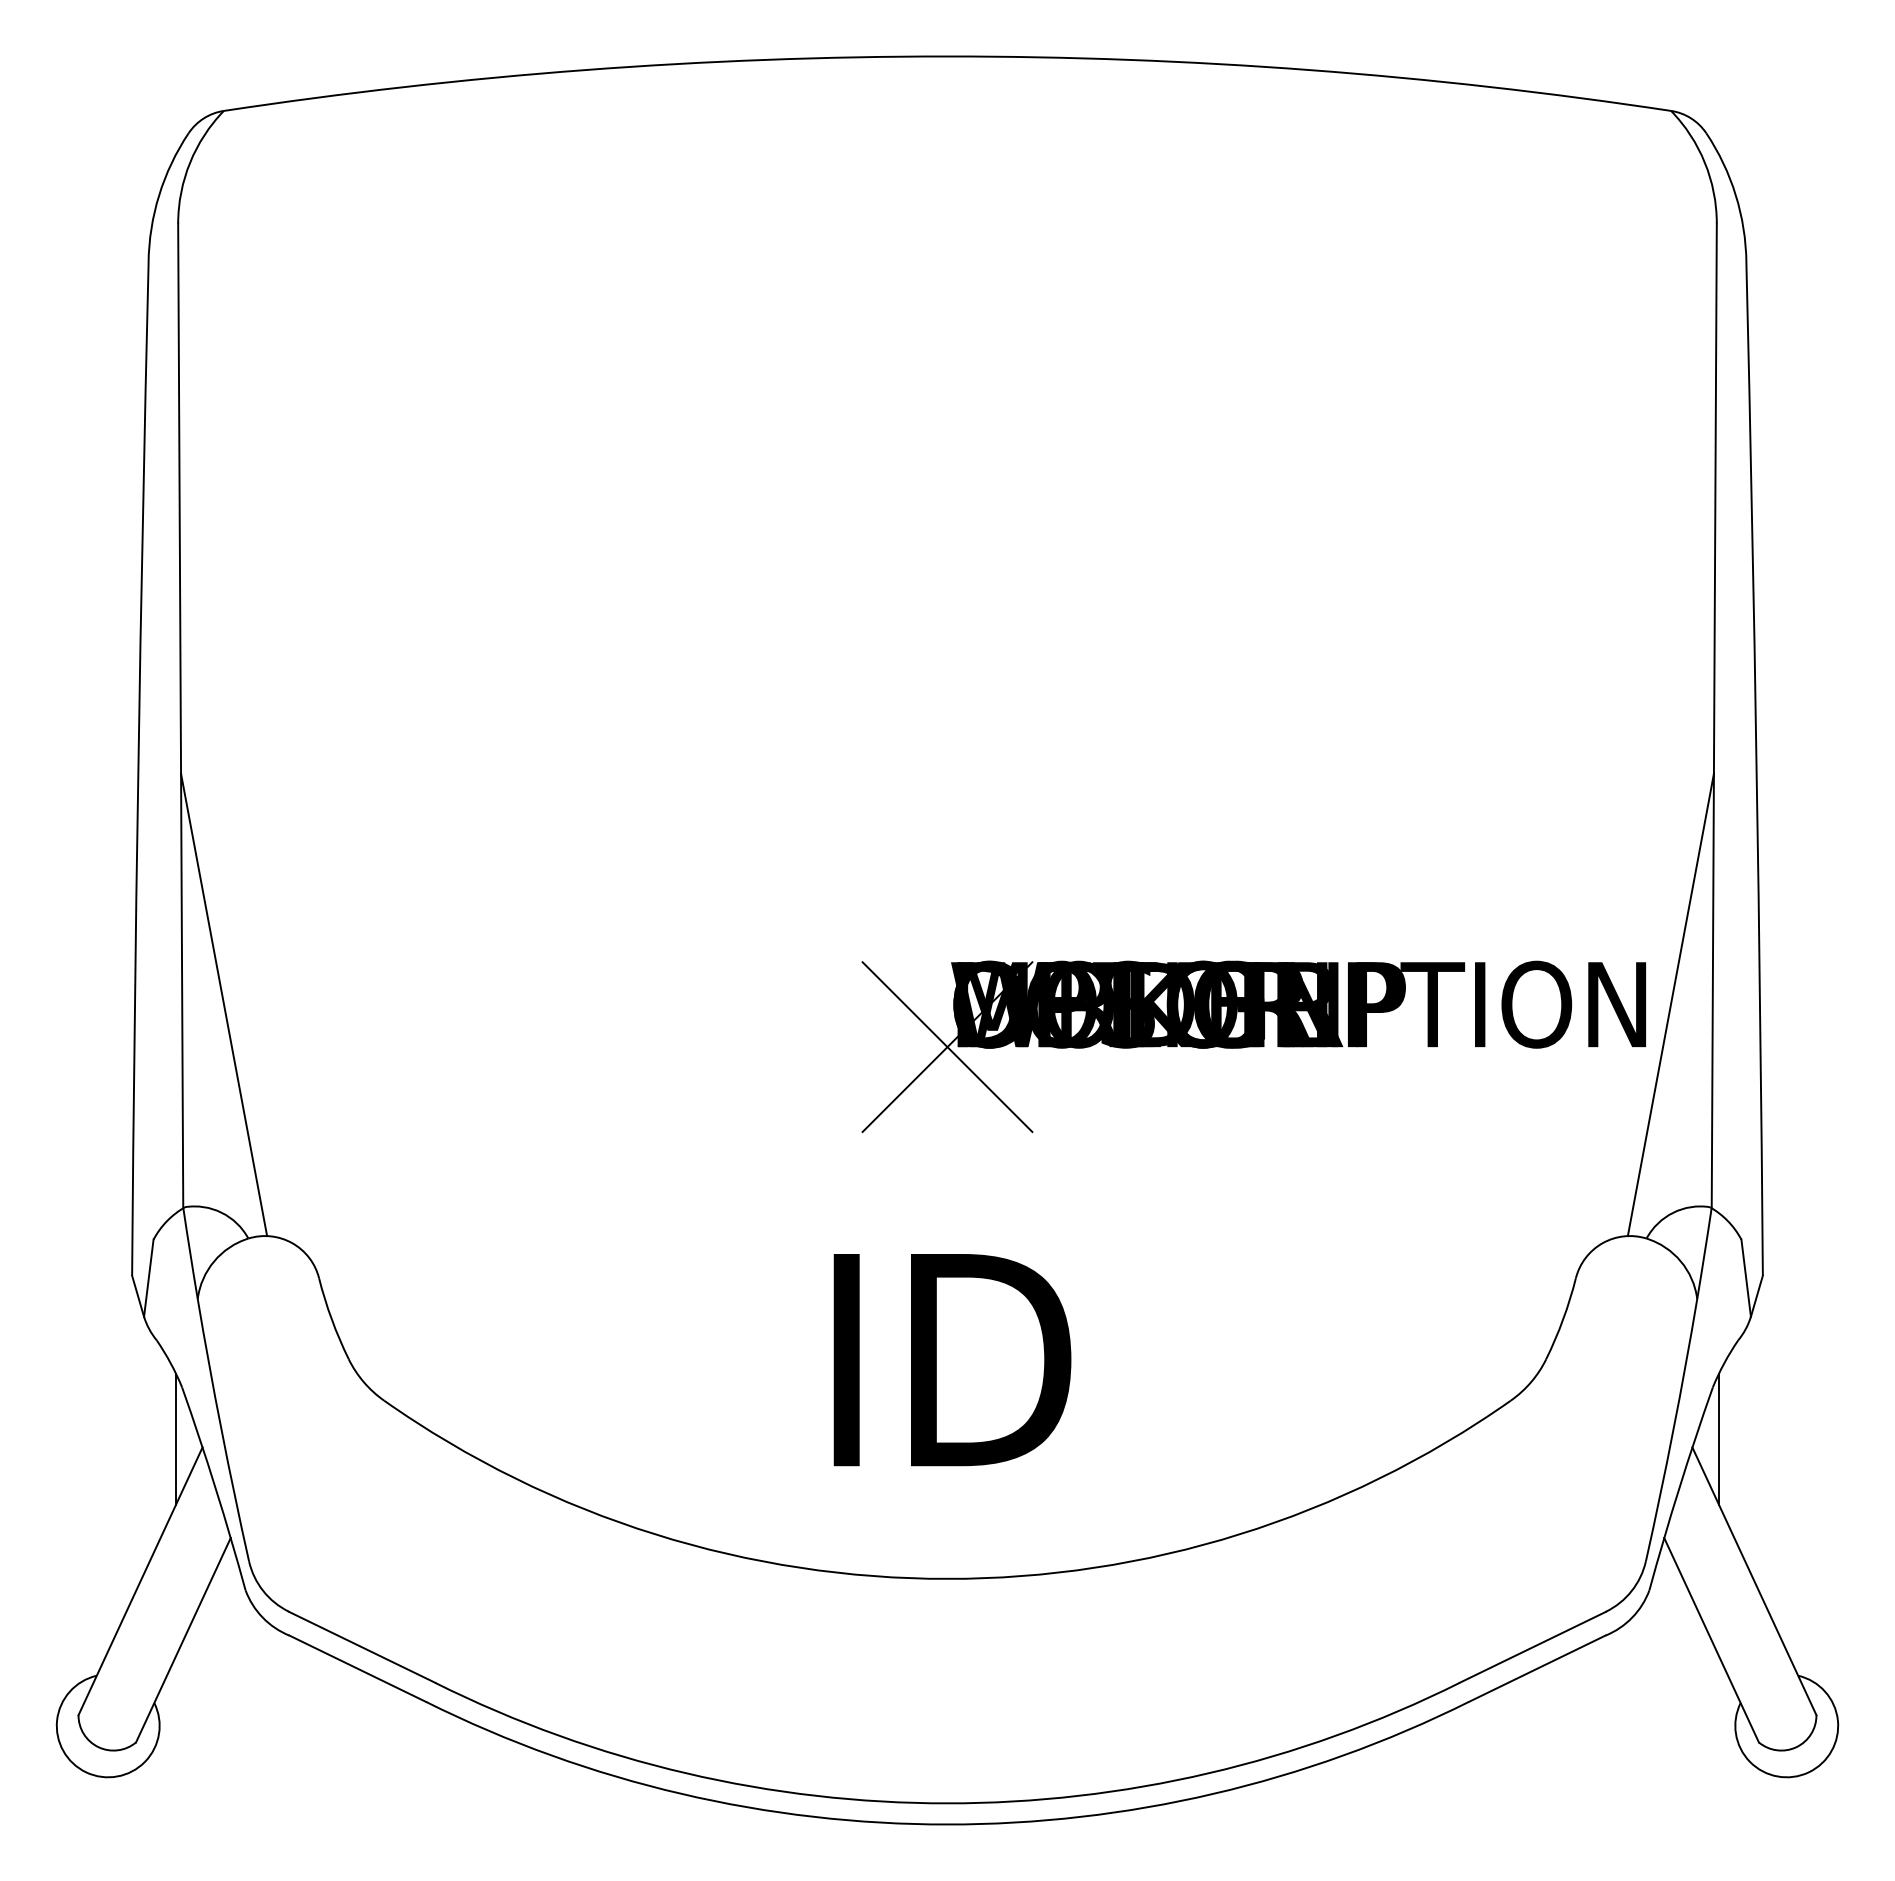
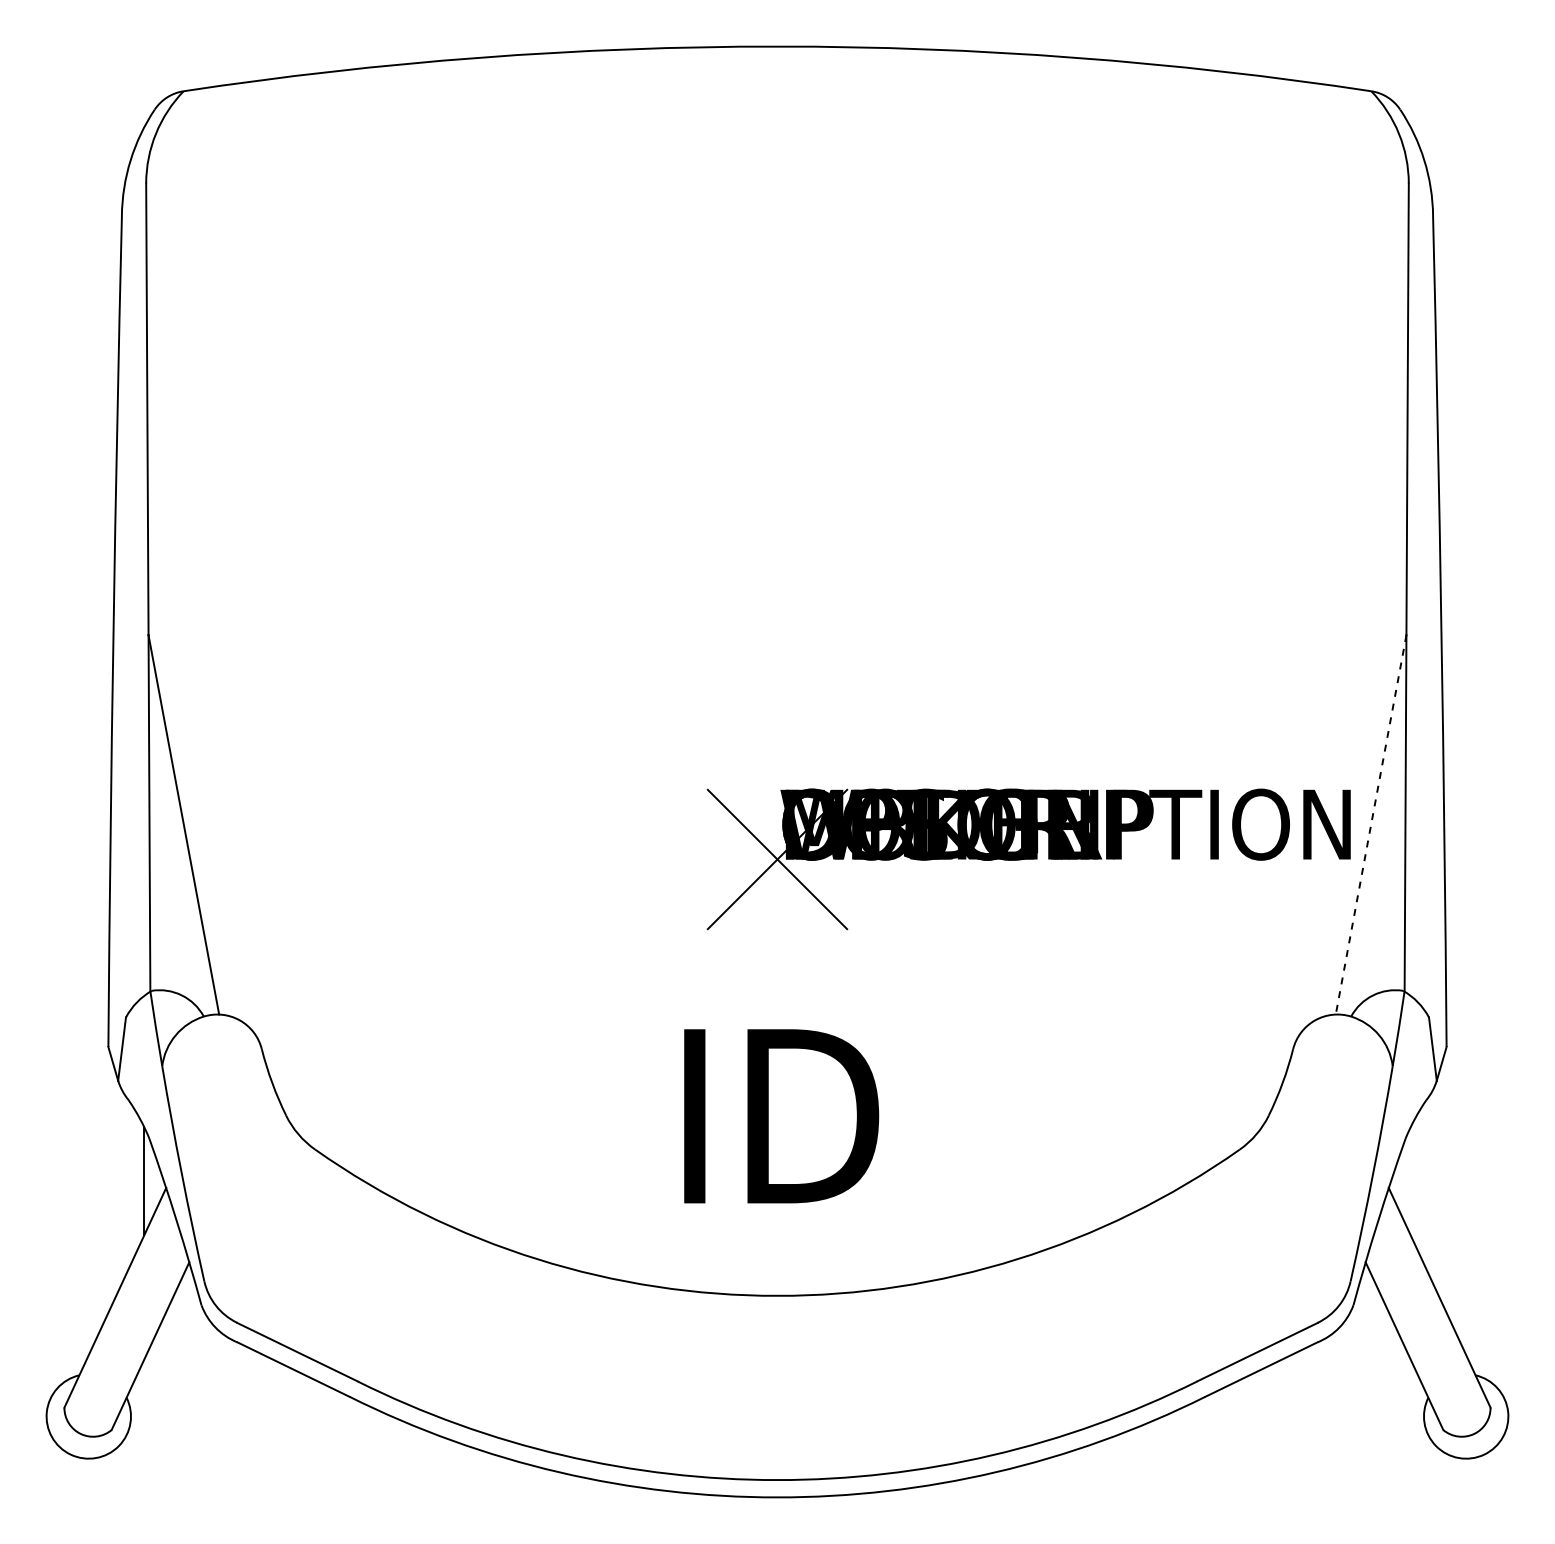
line: (1670, 1005) -> (1370, 825), solid -> dashed
line: (1718, 1438) -> (1410, 1180), removed

